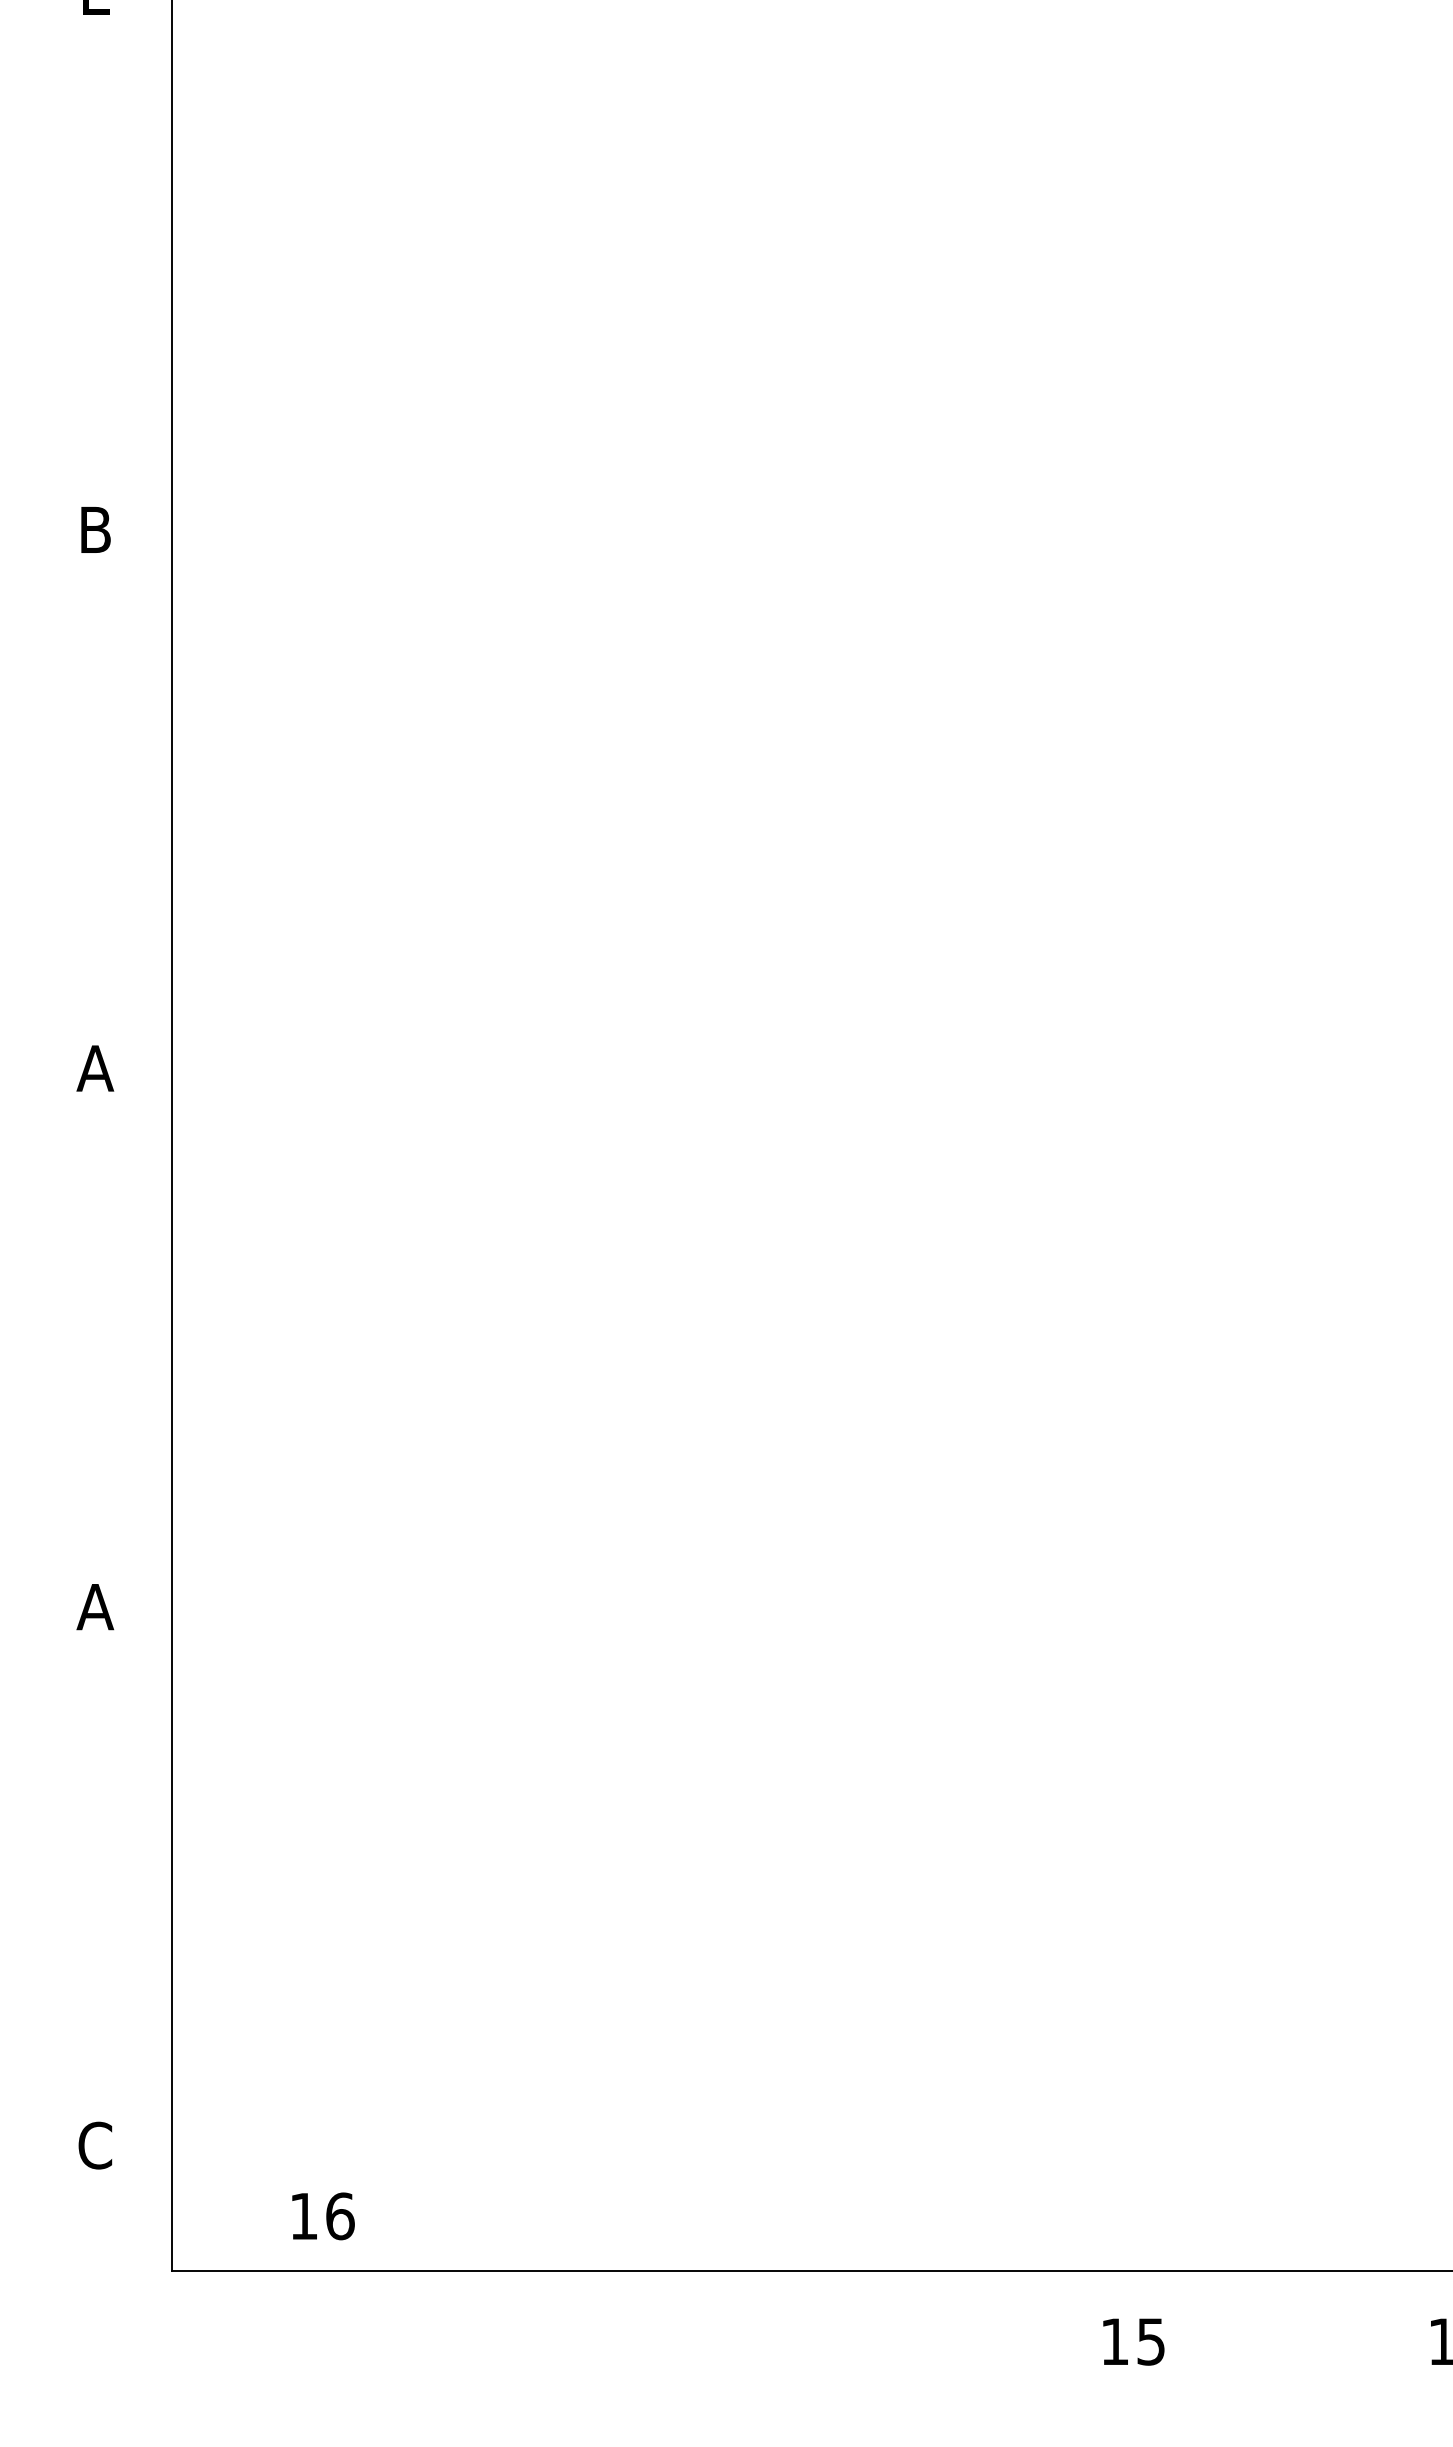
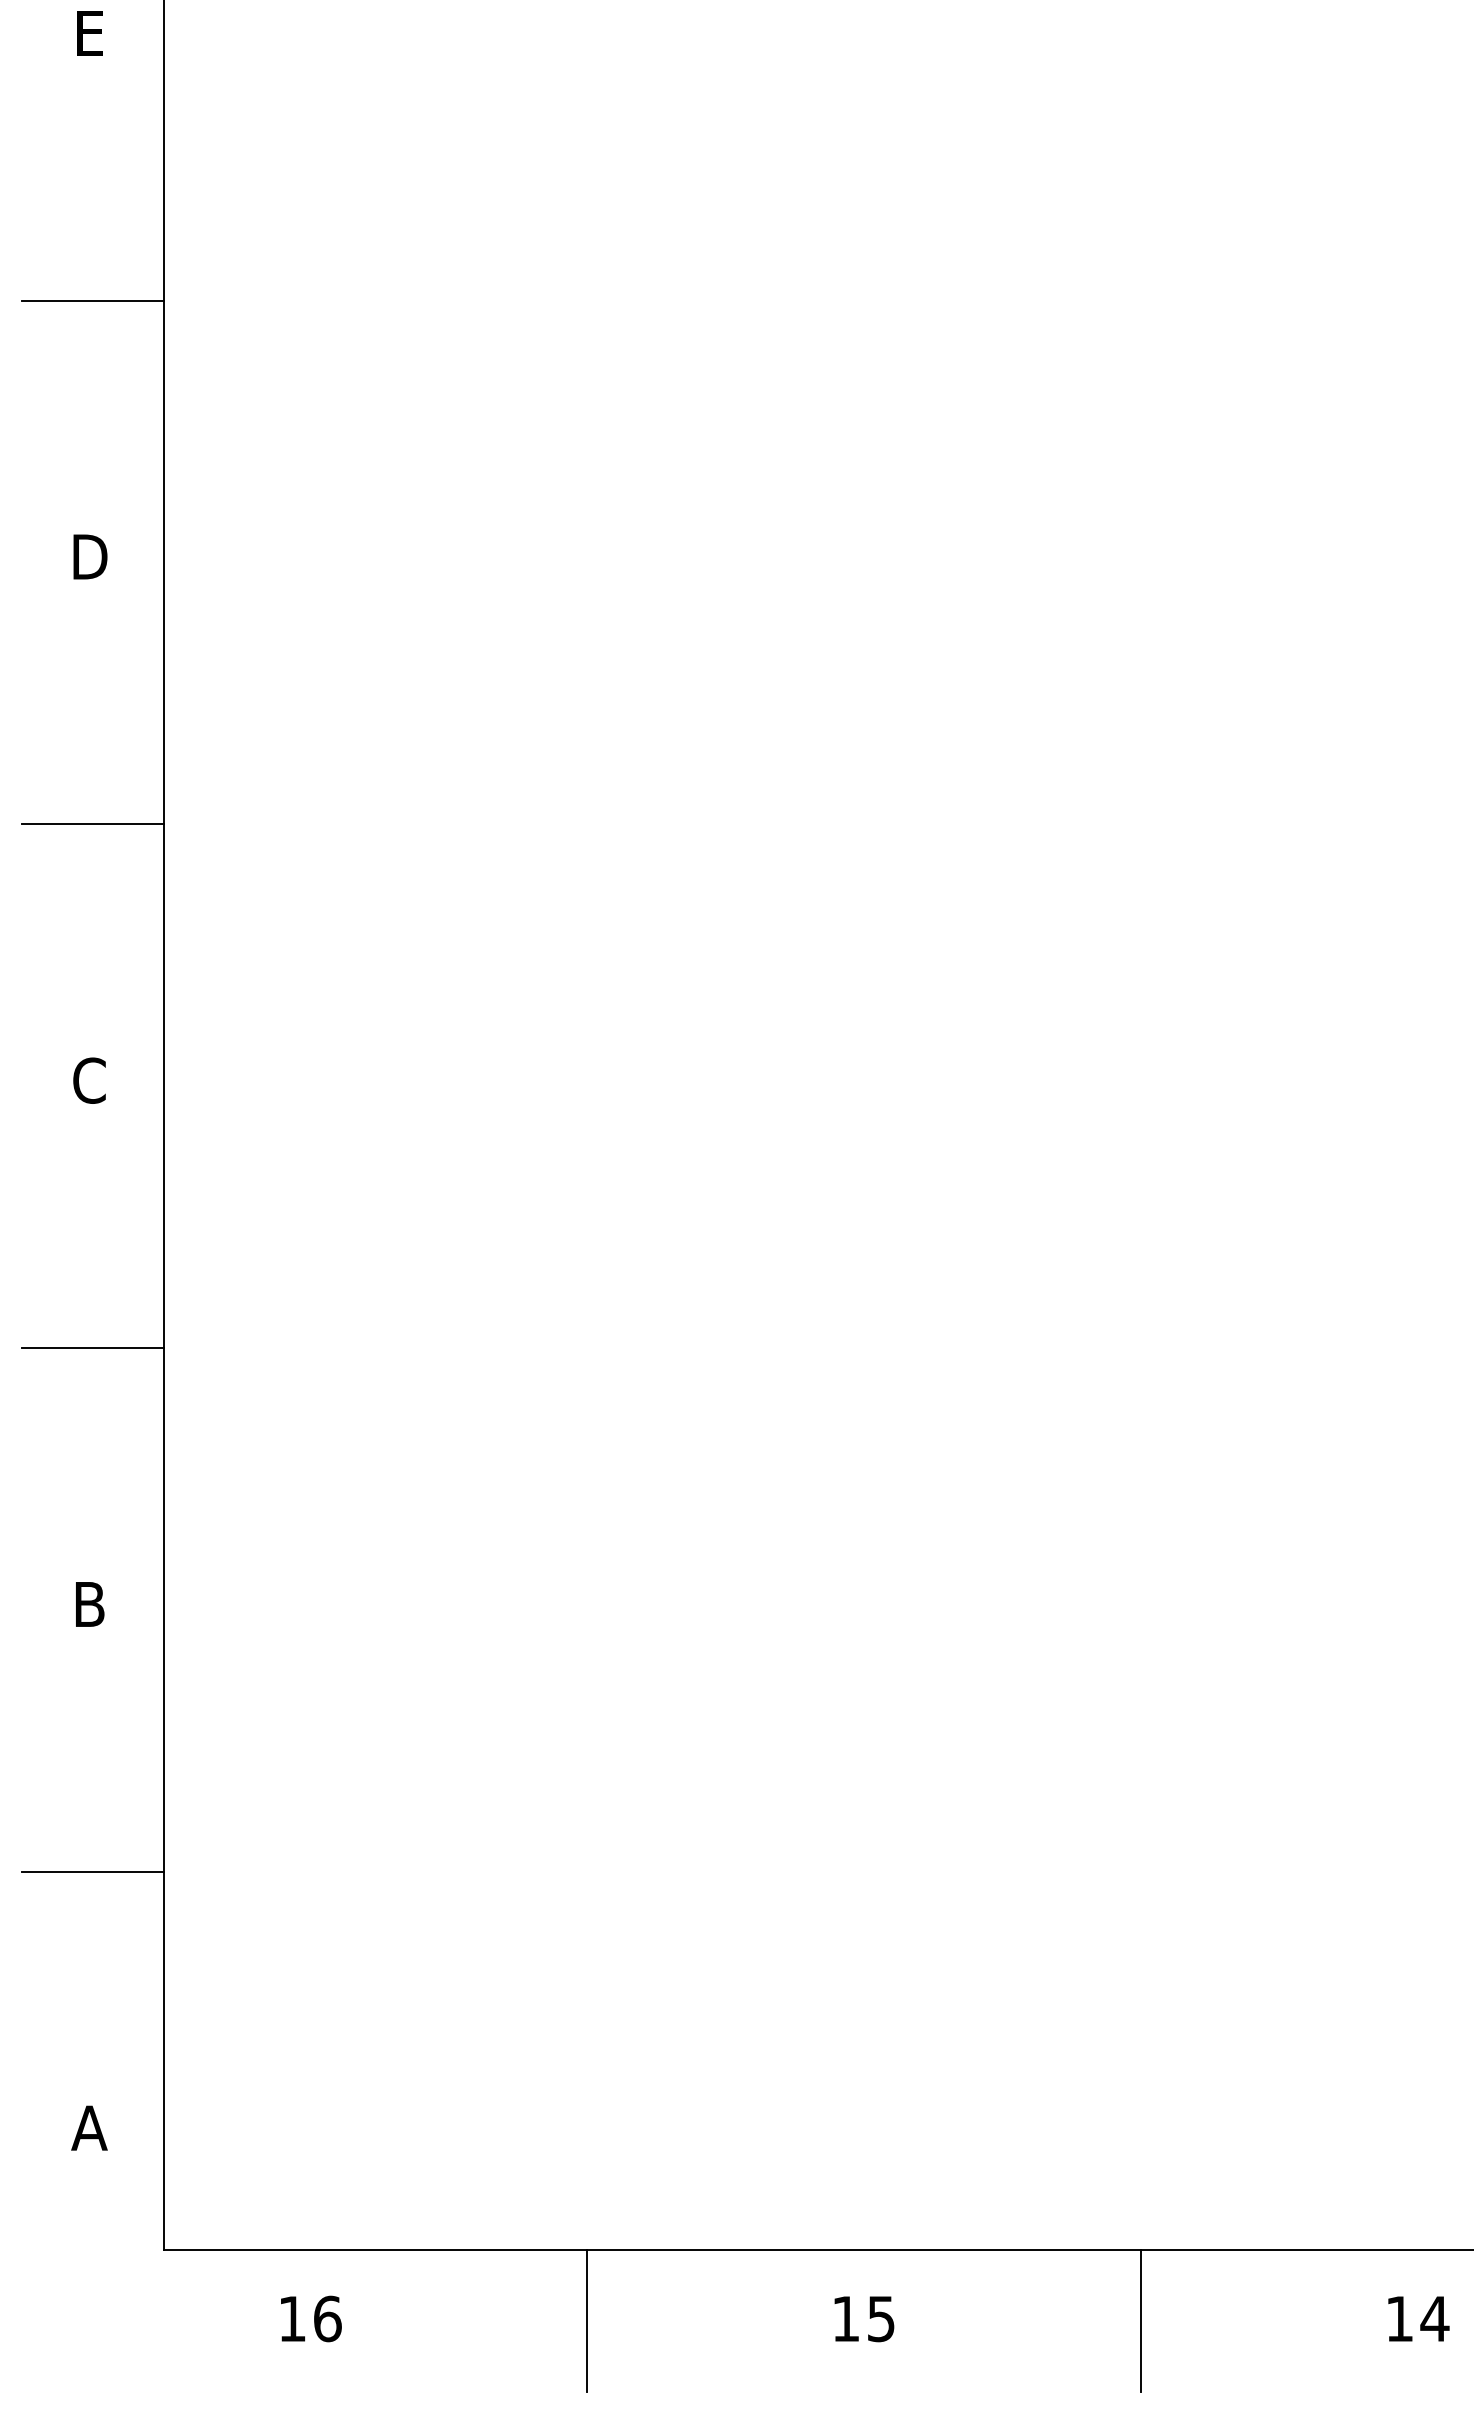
line: (99, 266) -> (93, 300), added
text: (96, 529) -> (90, 556), B -> D
line: (99, 805) -> (93, 824), added
text: (95, 1068) -> (89, 1080), A -> C
line: (99, 1343) -> (93, 1348), added
text: (95, 1607) -> (89, 1604), A -> B
line: (99, 1881) -> (93, 1871), added
text: (95, 2145) -> (89, 2128), C -> A
text: (323, 2215) -> (311, 2318), moved
text: (1133, 2342) -> (864, 2319), moved
line: (607, 2343) -> (587, 2320), added
line: (1176, 2343) -> (1140, 2320), added

